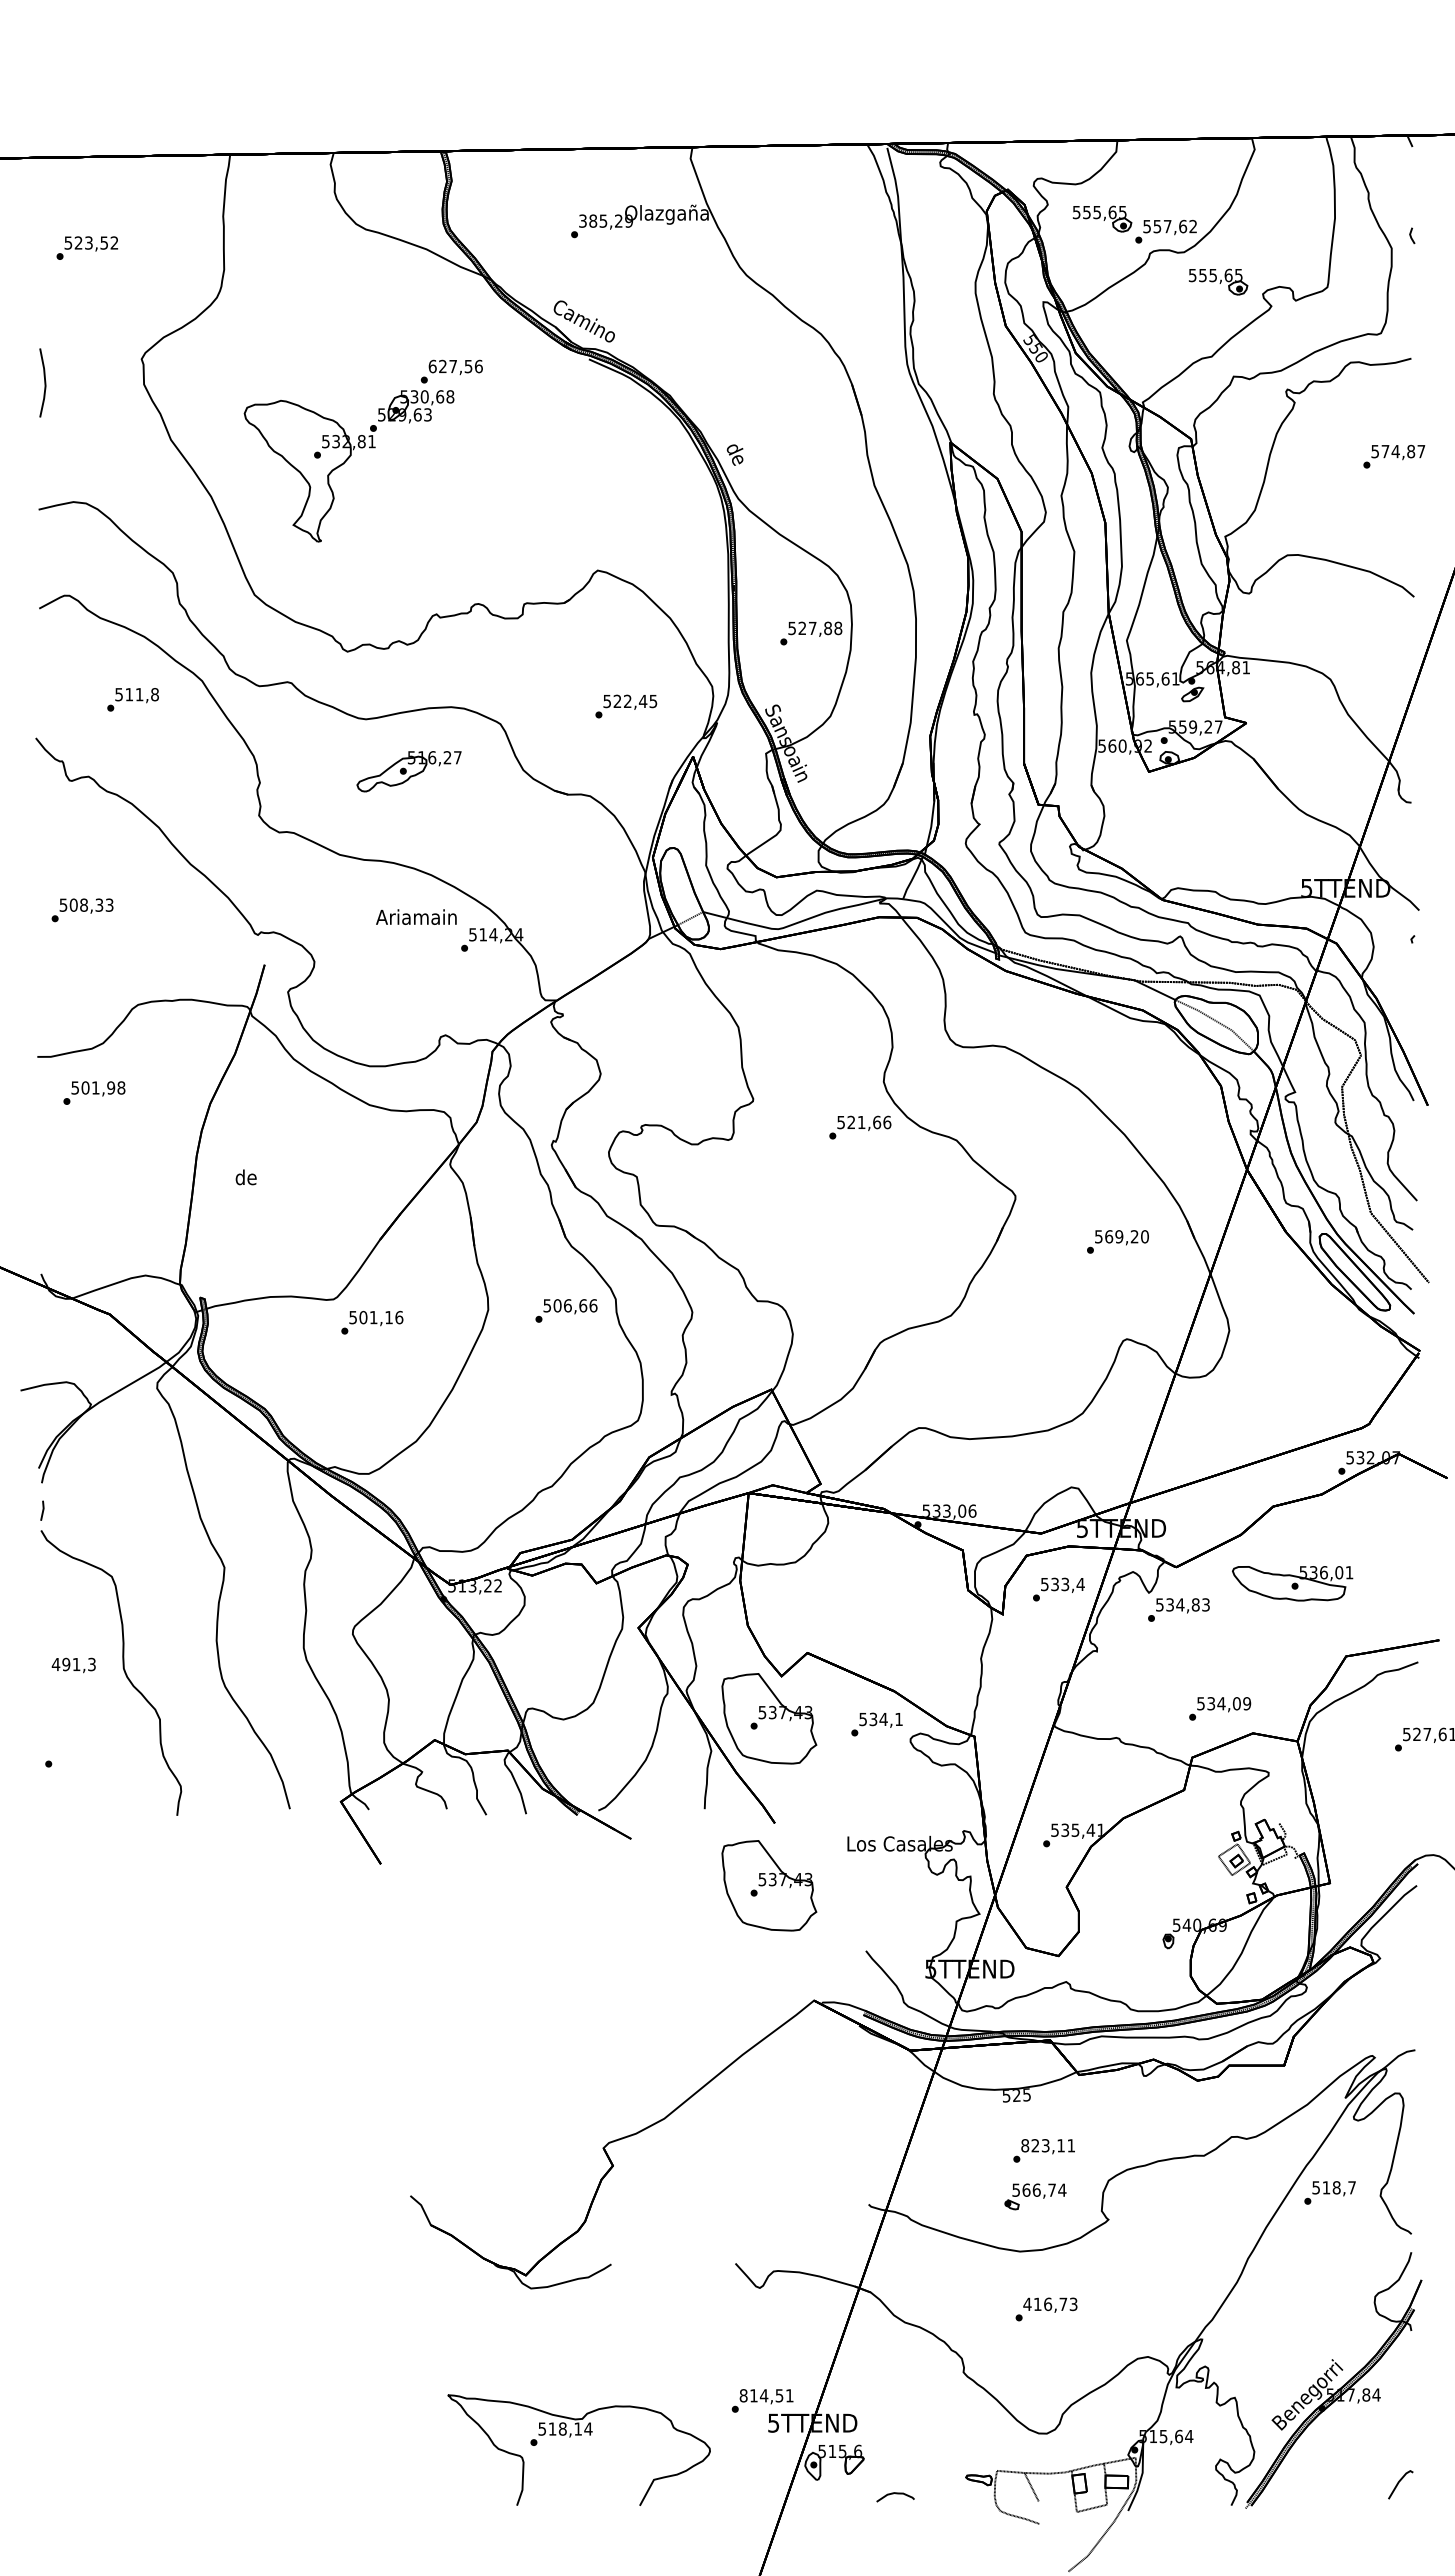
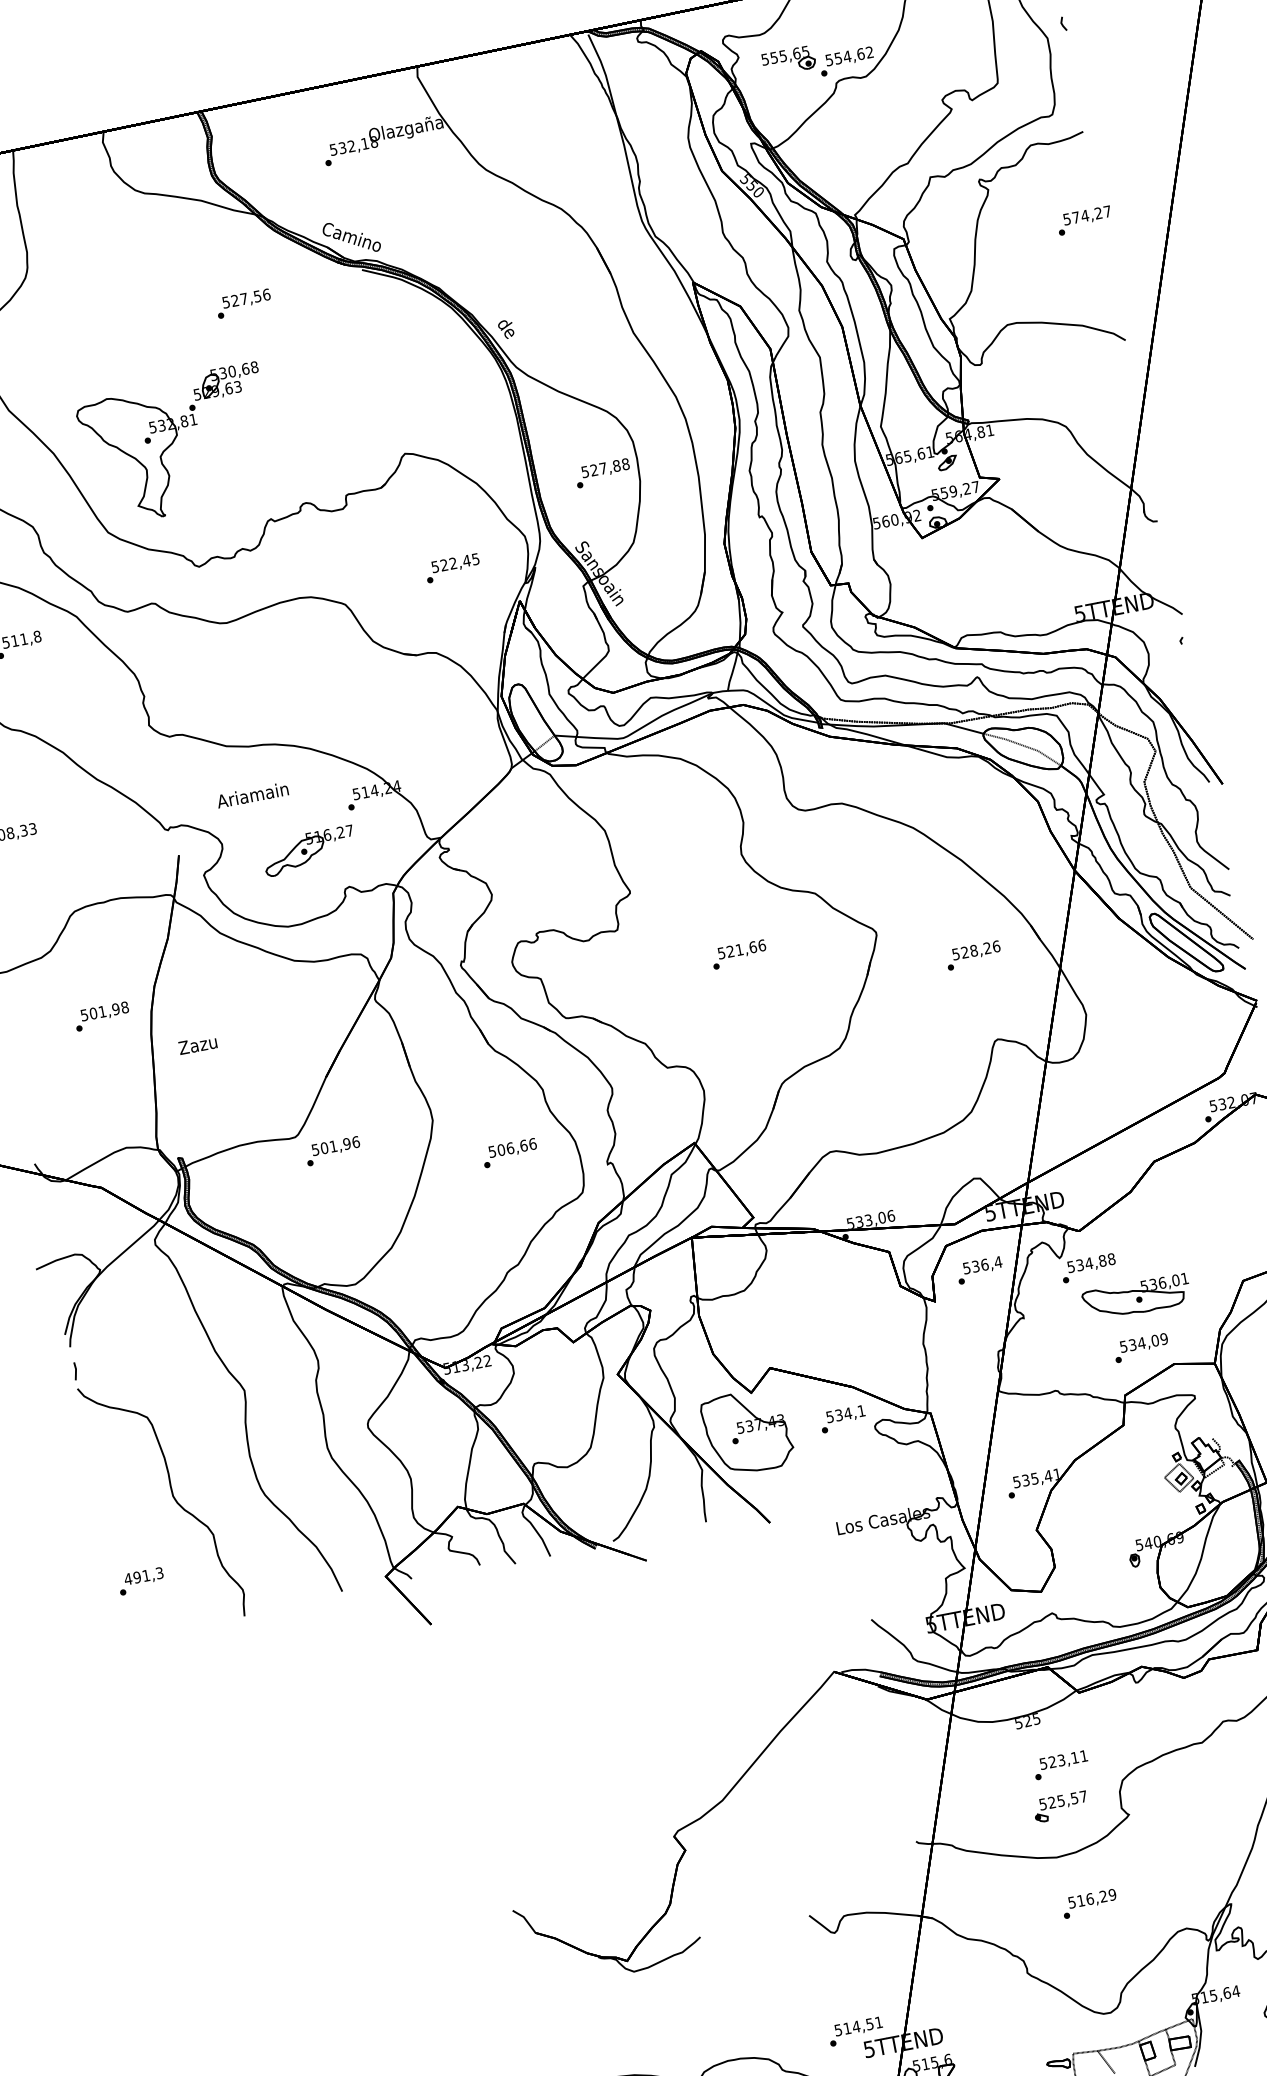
text: (606, 220) -> (354, 145), 385,29 -> 532,18
text: (1167, 226) -> (847, 56), 557,62 -> 554,62
part: (1218, 281) -> (901, 96), removed
text: (432, 366) -> (225, 302), 627,56 -> 527,56
text: (1411, 451) -> (1098, 213), 574,87 -> 574,27
part: (348, 466) -> (176, 445), moved
part: (408, 771) -> (308, 851), moved
text: (416, 916) -> (252, 794), moved
text: (94, 1092) -> (102, 1016), moved
text: (860, 1127) -> (739, 954), moved
text: (245, 1177) -> (197, 1045), de -> Zazu
text: (1127, 1236) -> (981, 949), 569,20 -> 528,26
text: (566, 1310) -> (509, 1152), moved
text: (389, 1317) -> (347, 1143), 501,16 -> 501,96
part: (1292, 1583) -> (1136, 1297), moved
text: (1065, 1584) -> (984, 1264), 533,4 -> 536,4
text: (1205, 1604) -> (1111, 1258), 534,83 -> 534,88
text: (73, 1665) -> (143, 1577), moved
part: (769, 1885) -> (775, 1578), removed
text: (1025, 2145) -> (1043, 1763), 823,11 -> 523,11
text: (1044, 2189) -> (1067, 1798), 566,74 -> 525,57
text: (1050, 2304) -> (1092, 1898), 416,73 -> 516,29
text: (743, 2395) -> (838, 2030), 814,51 -> 514,51

